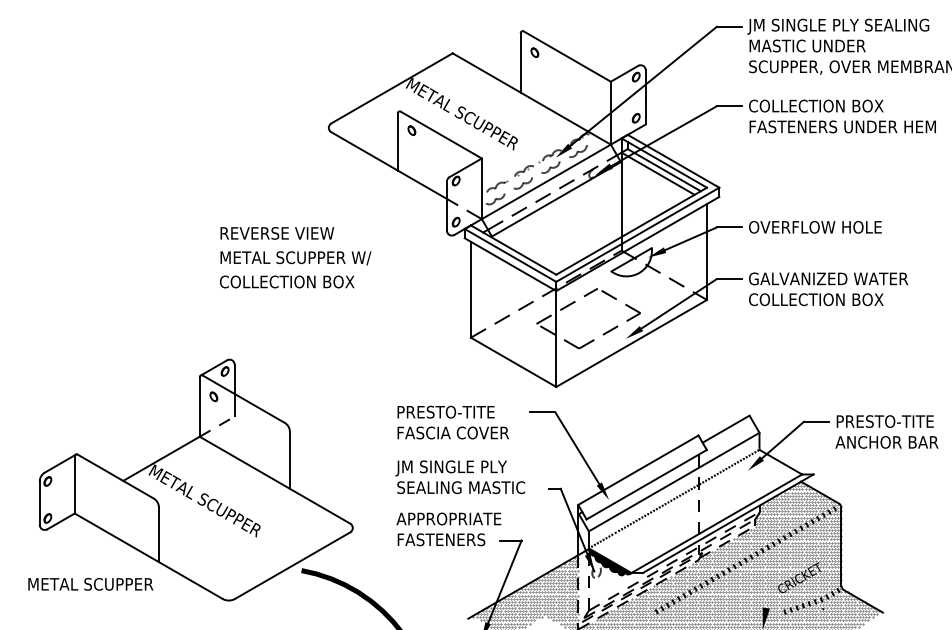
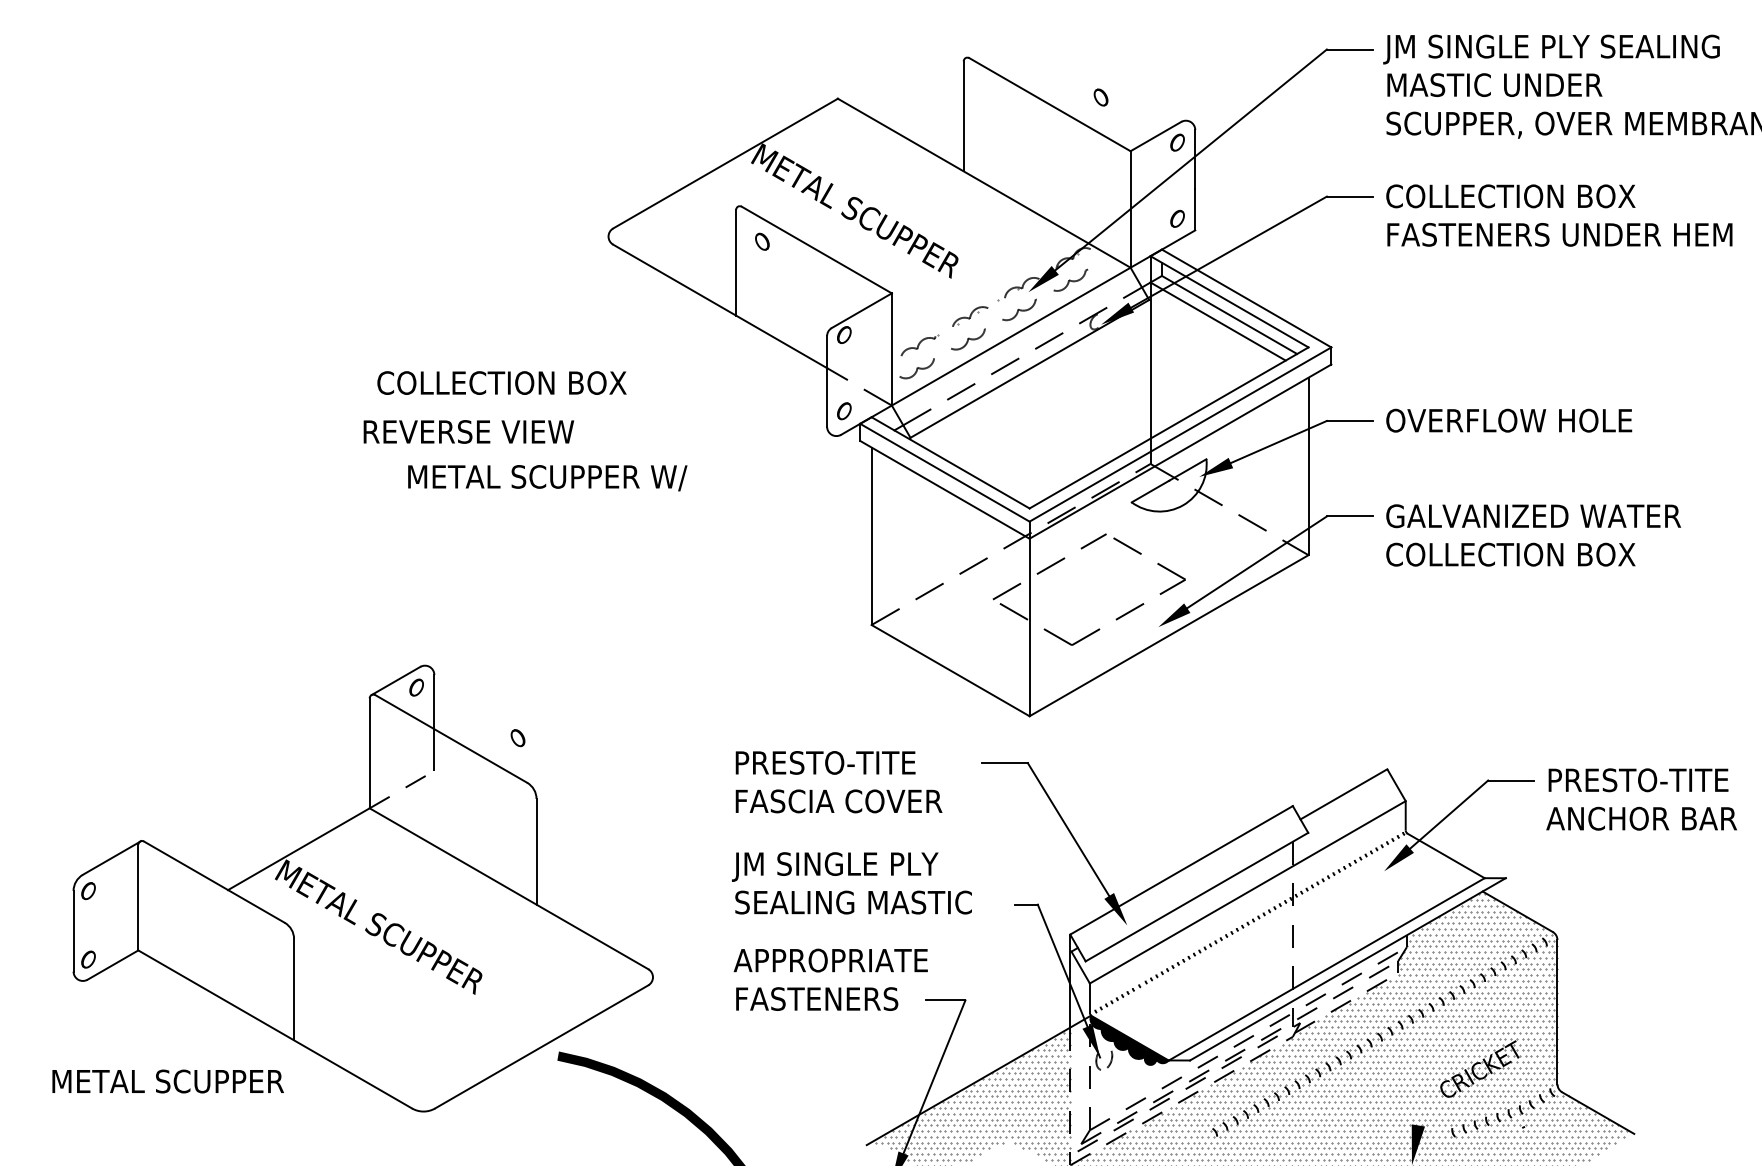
part: (534, 52) -> (1100, 97), moved
text: (277, 233) -> (469, 432), moved
text: (287, 281) -> (502, 382), moved
part: (213, 396) -> (517, 737), moved

